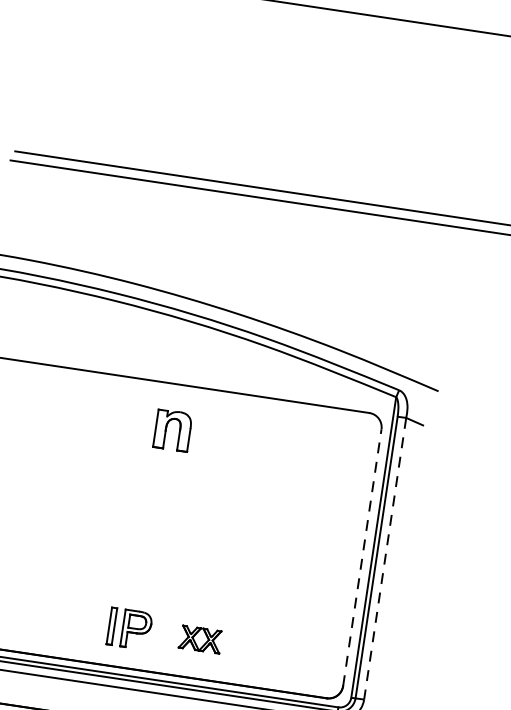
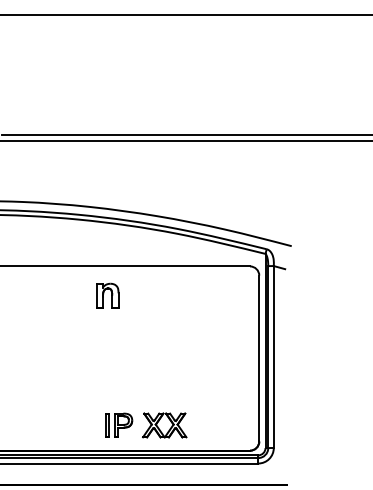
part: (172, 429) -> (107, 295), moved
line: (362, 557) -> (259, 358), dashed -> solid
line: (384, 559) -> (273, 357), dashed -> solid
part: (200, 639) -> (164, 425), size x1.67

